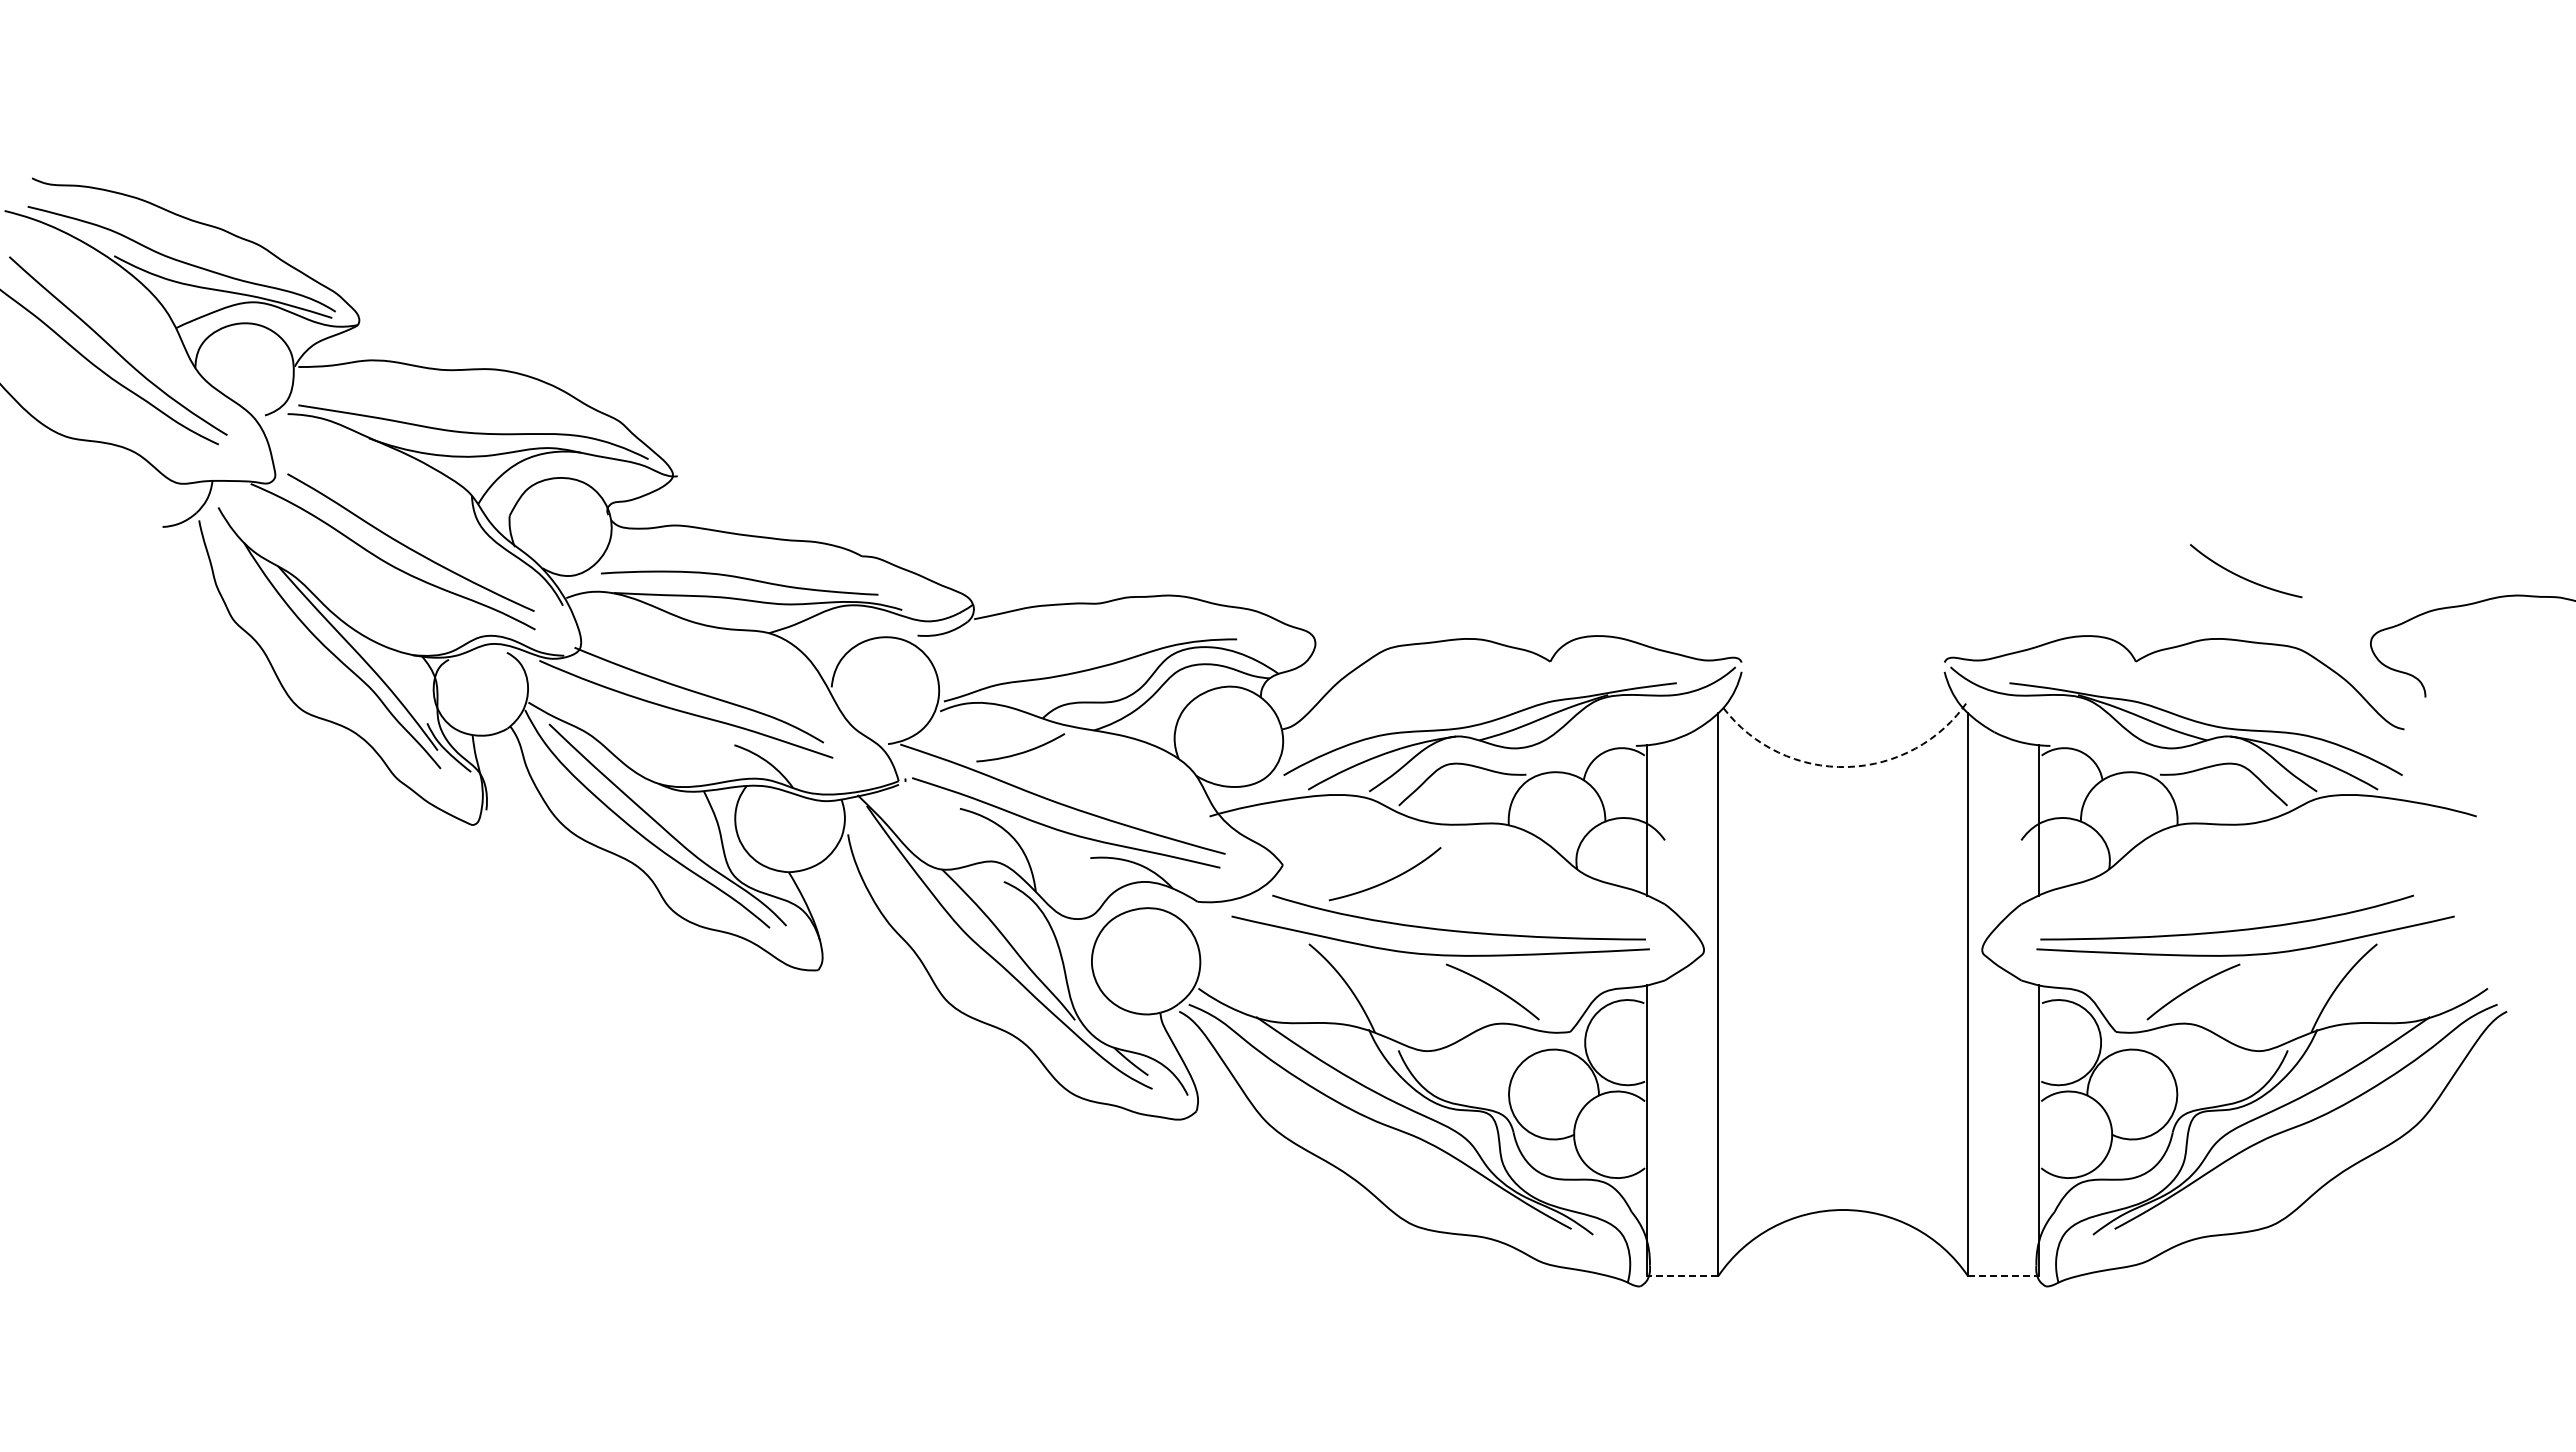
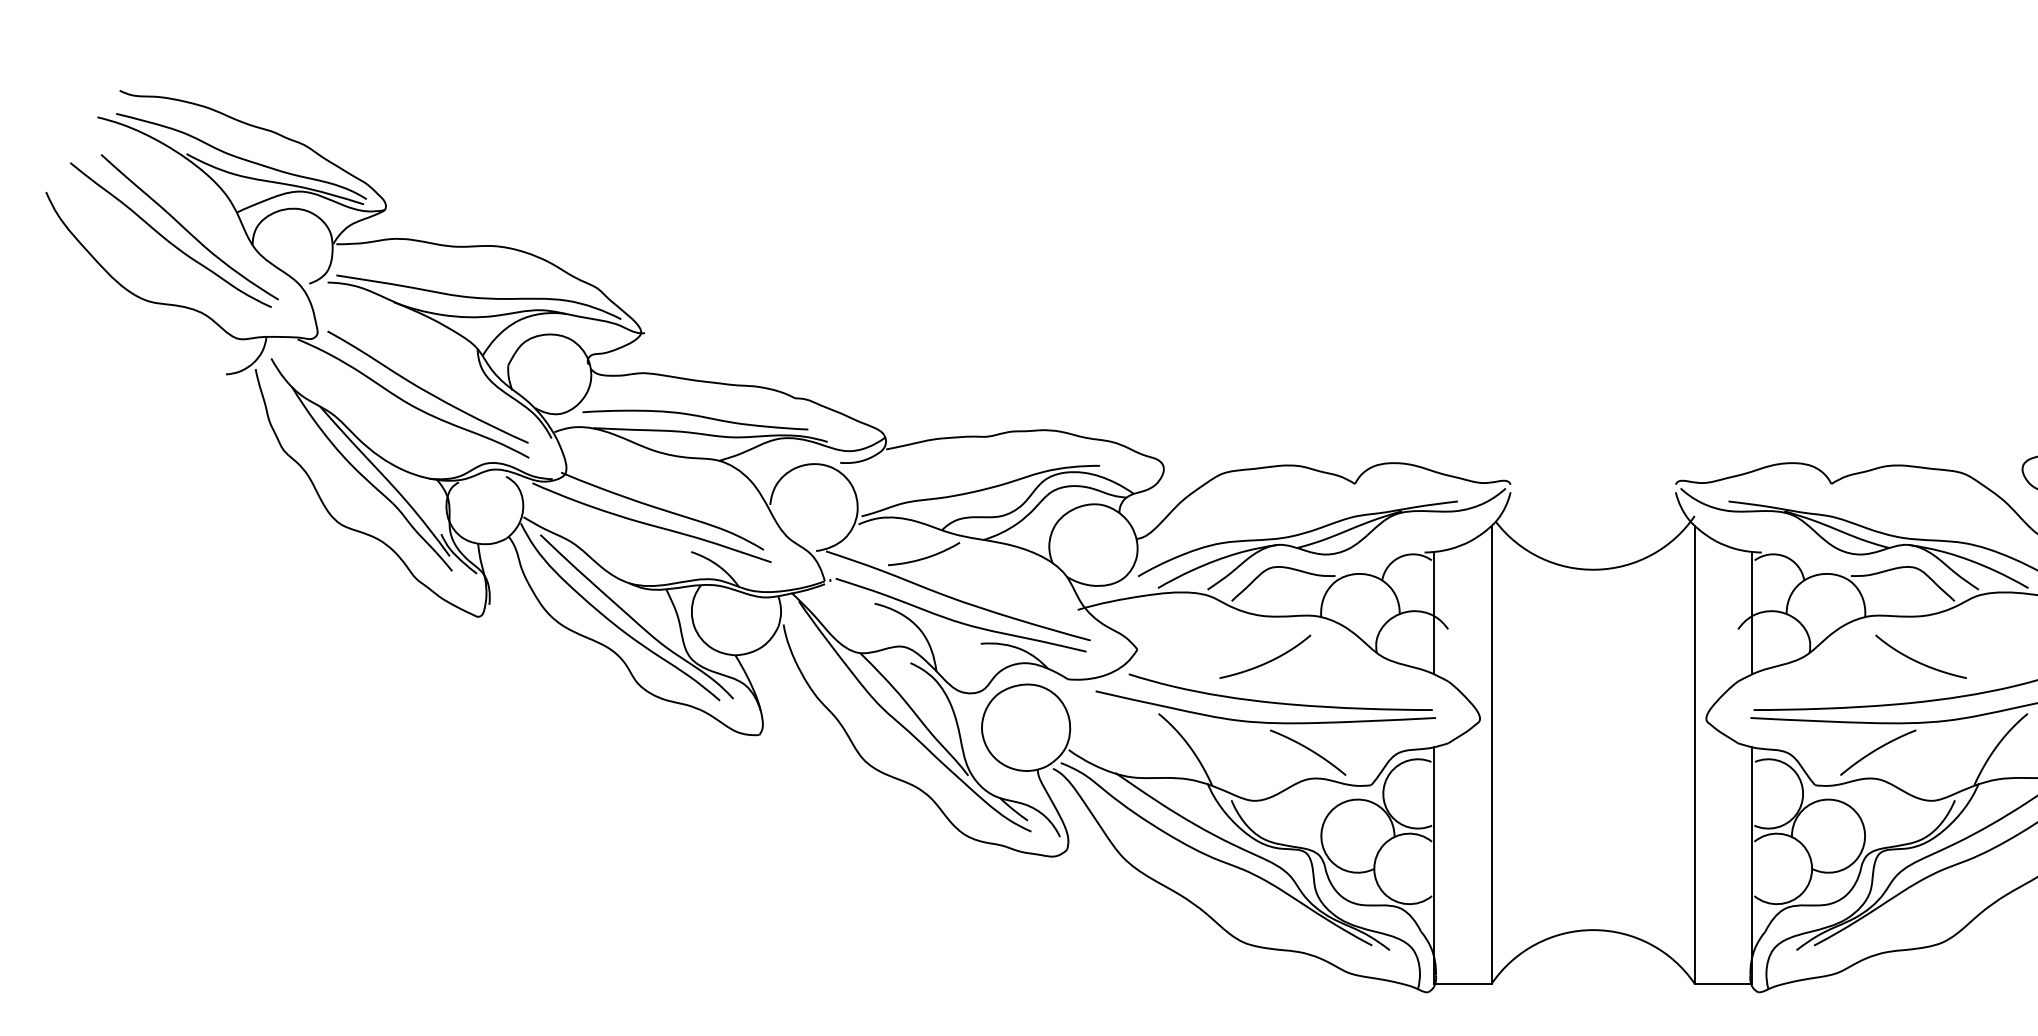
curve: (2244, 577) -> (1919, 662), moved
arc: (1847, 767) -> (1596, 570), dashed -> solid
curve: (1386, 880) -> (1266, 662), moved
line: (1682, 1276) -> (1462, 984), dashed -> solid
line: (2003, 1276) -> (1723, 984), dashed -> solid

